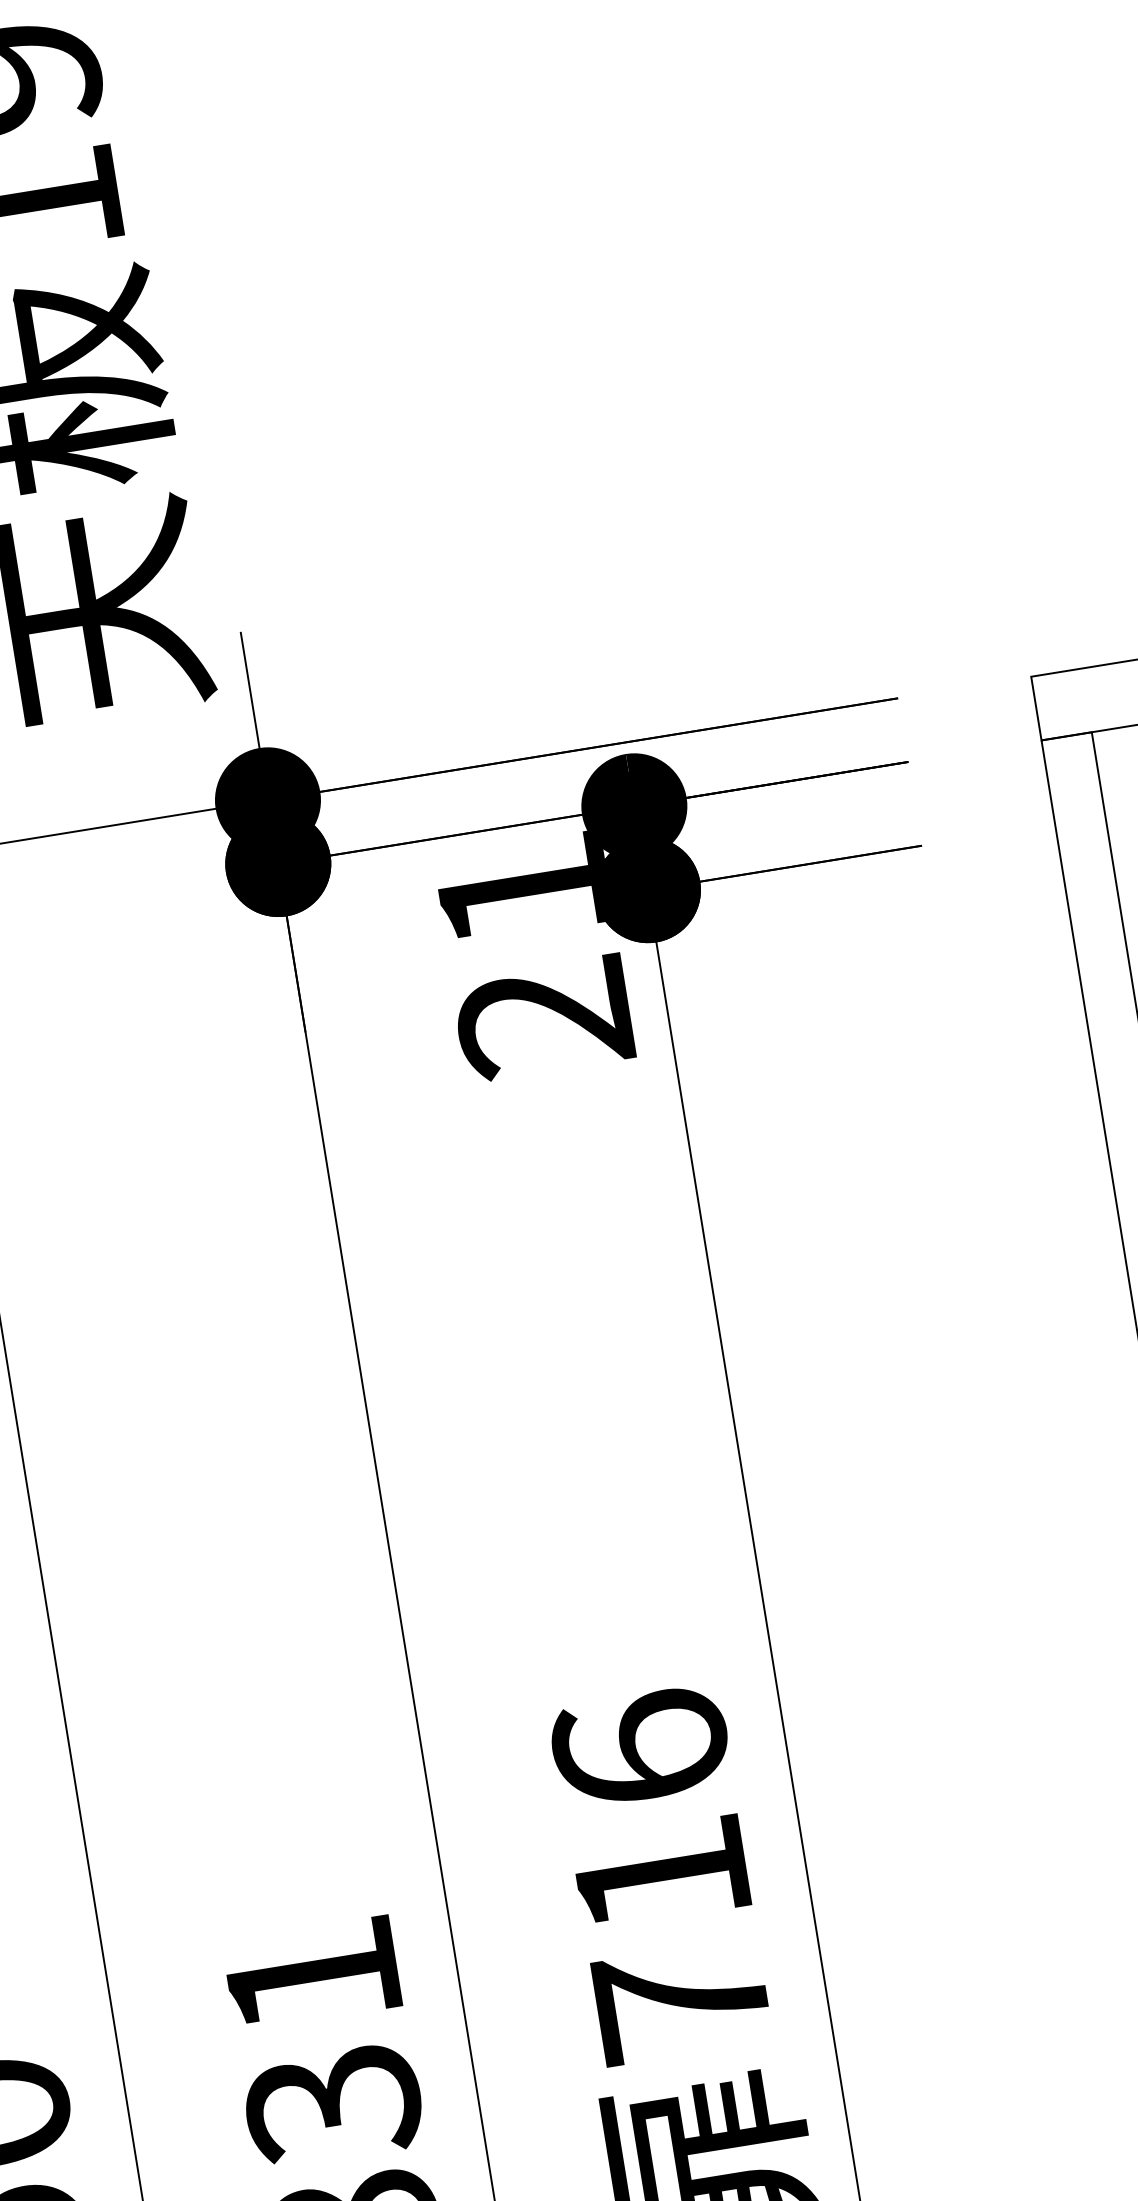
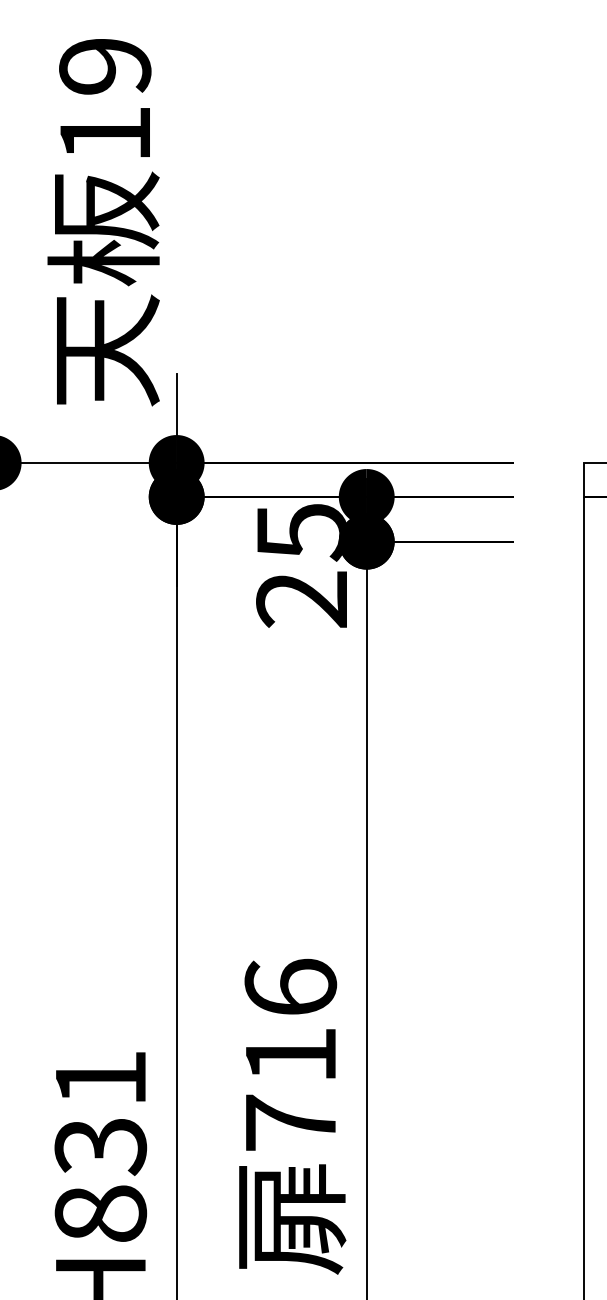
text: (522, 892) -> (301, 532), 21 -> 25

